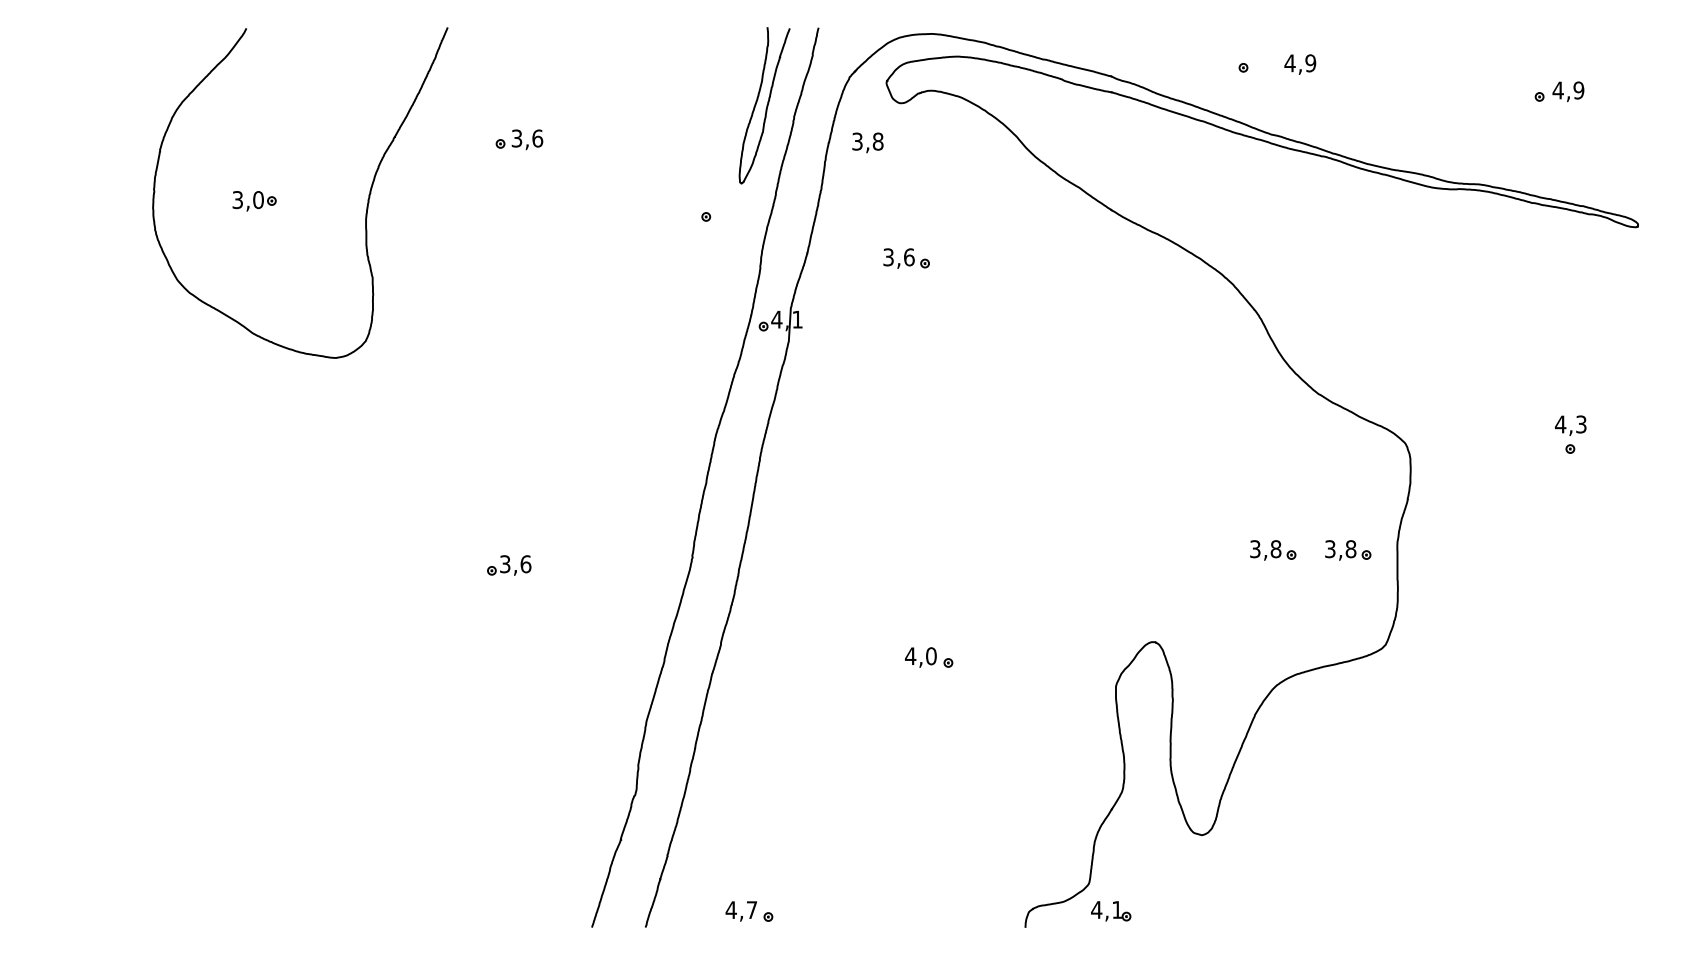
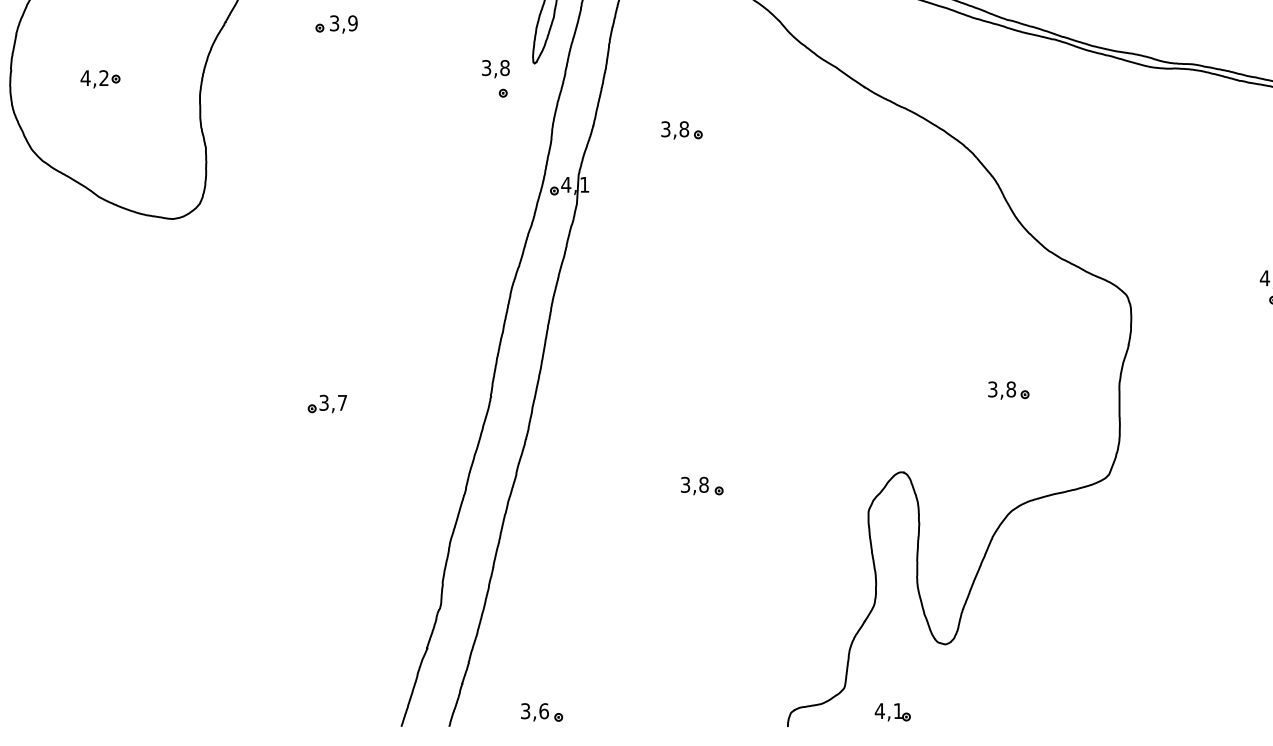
text: (537, 138) -> (352, 23), 3,6 -> 3,9
text: (867, 142) -> (495, 68), moved
text: (247, 200) -> (94, 78), 3,0 -> 4,2
text: (909, 257) -> (684, 129), 3,6 -> 3,8
part: (1348, 550) -> (1075, 390), removed
text: (525, 564) -> (342, 403), 3,6 -> 3,7
text: (920, 656) -> (694, 485), 4,0 -> 3,8
text: (741, 910) -> (534, 711), 4,7 -> 3,6
part: (1111, 911) -> (893, 712), moved

